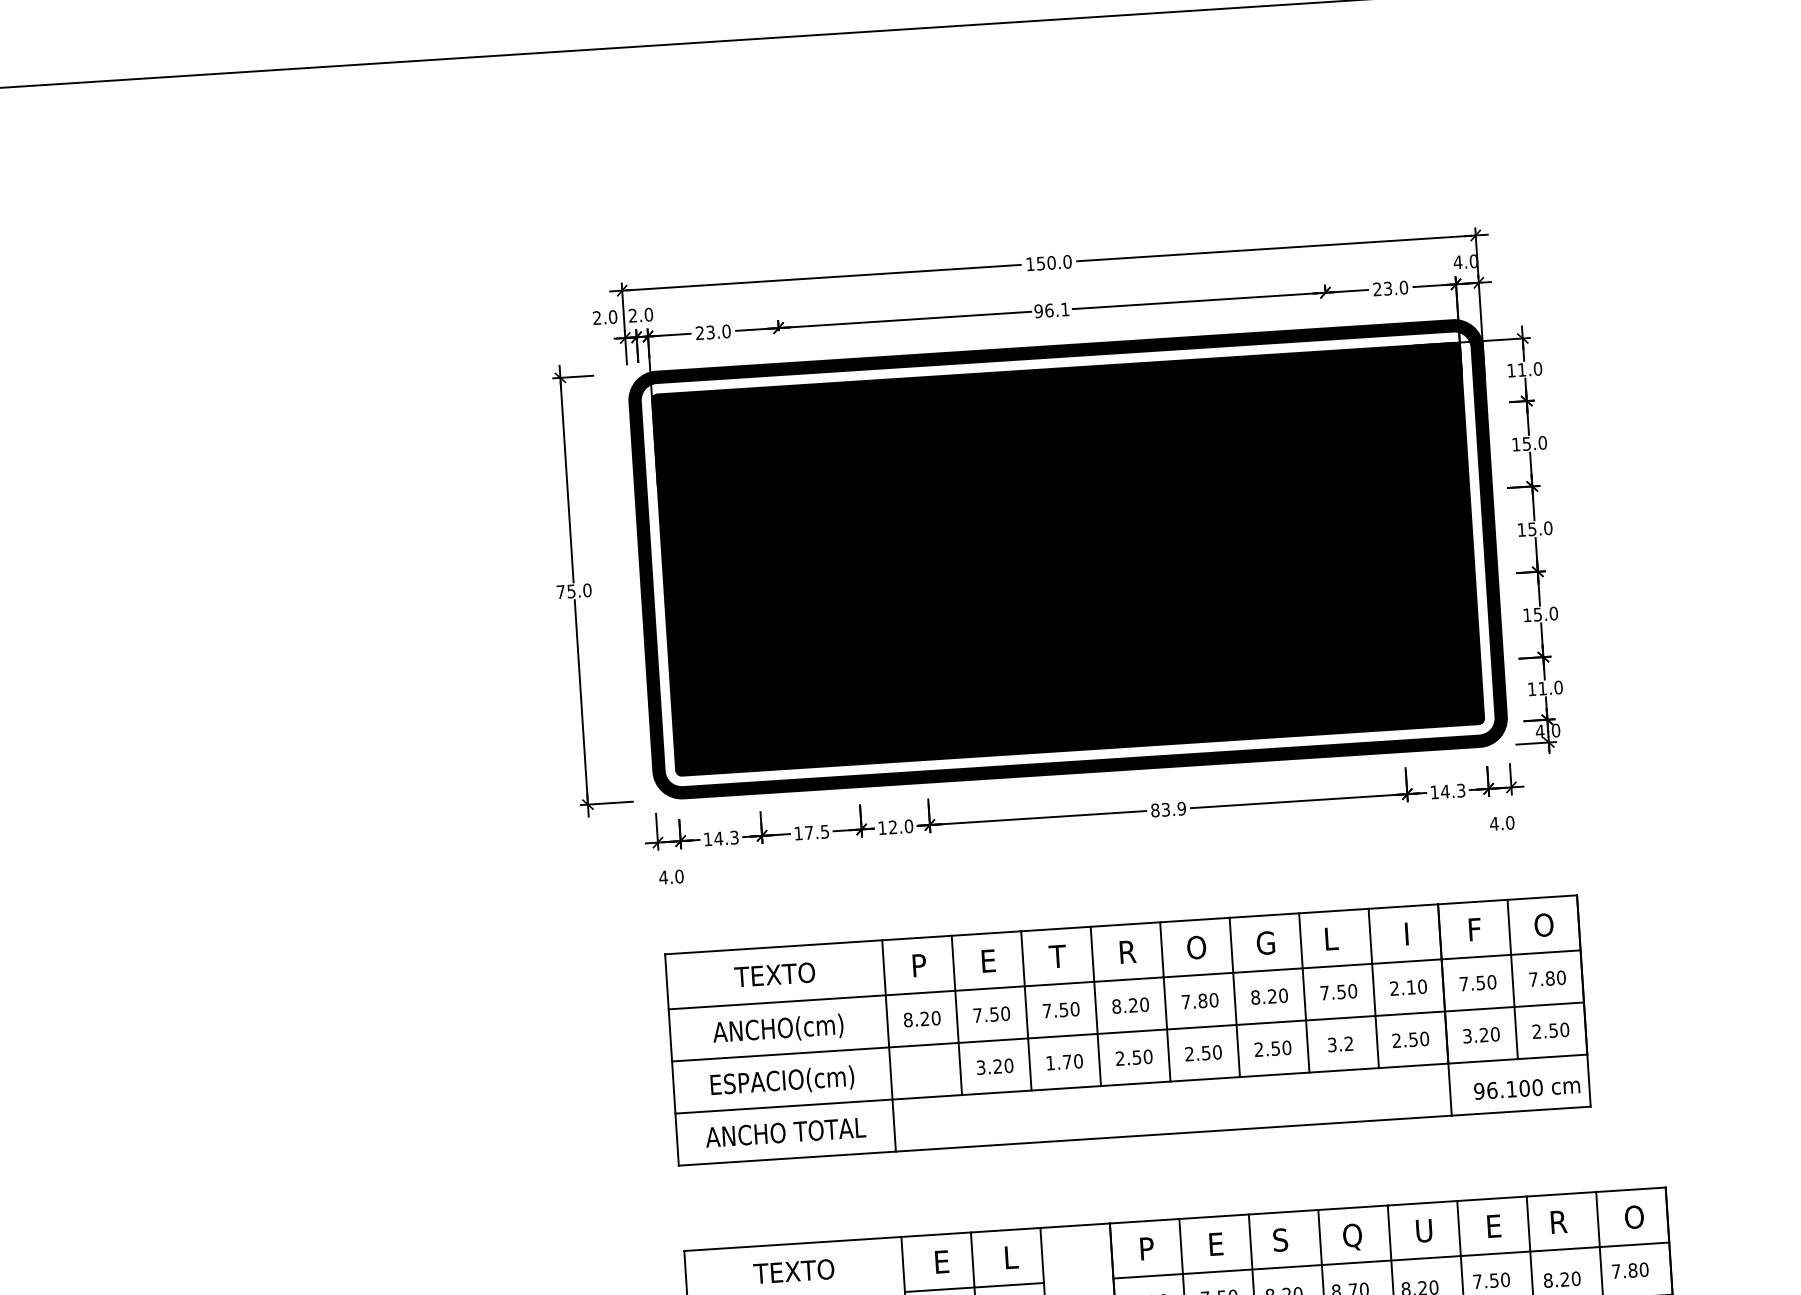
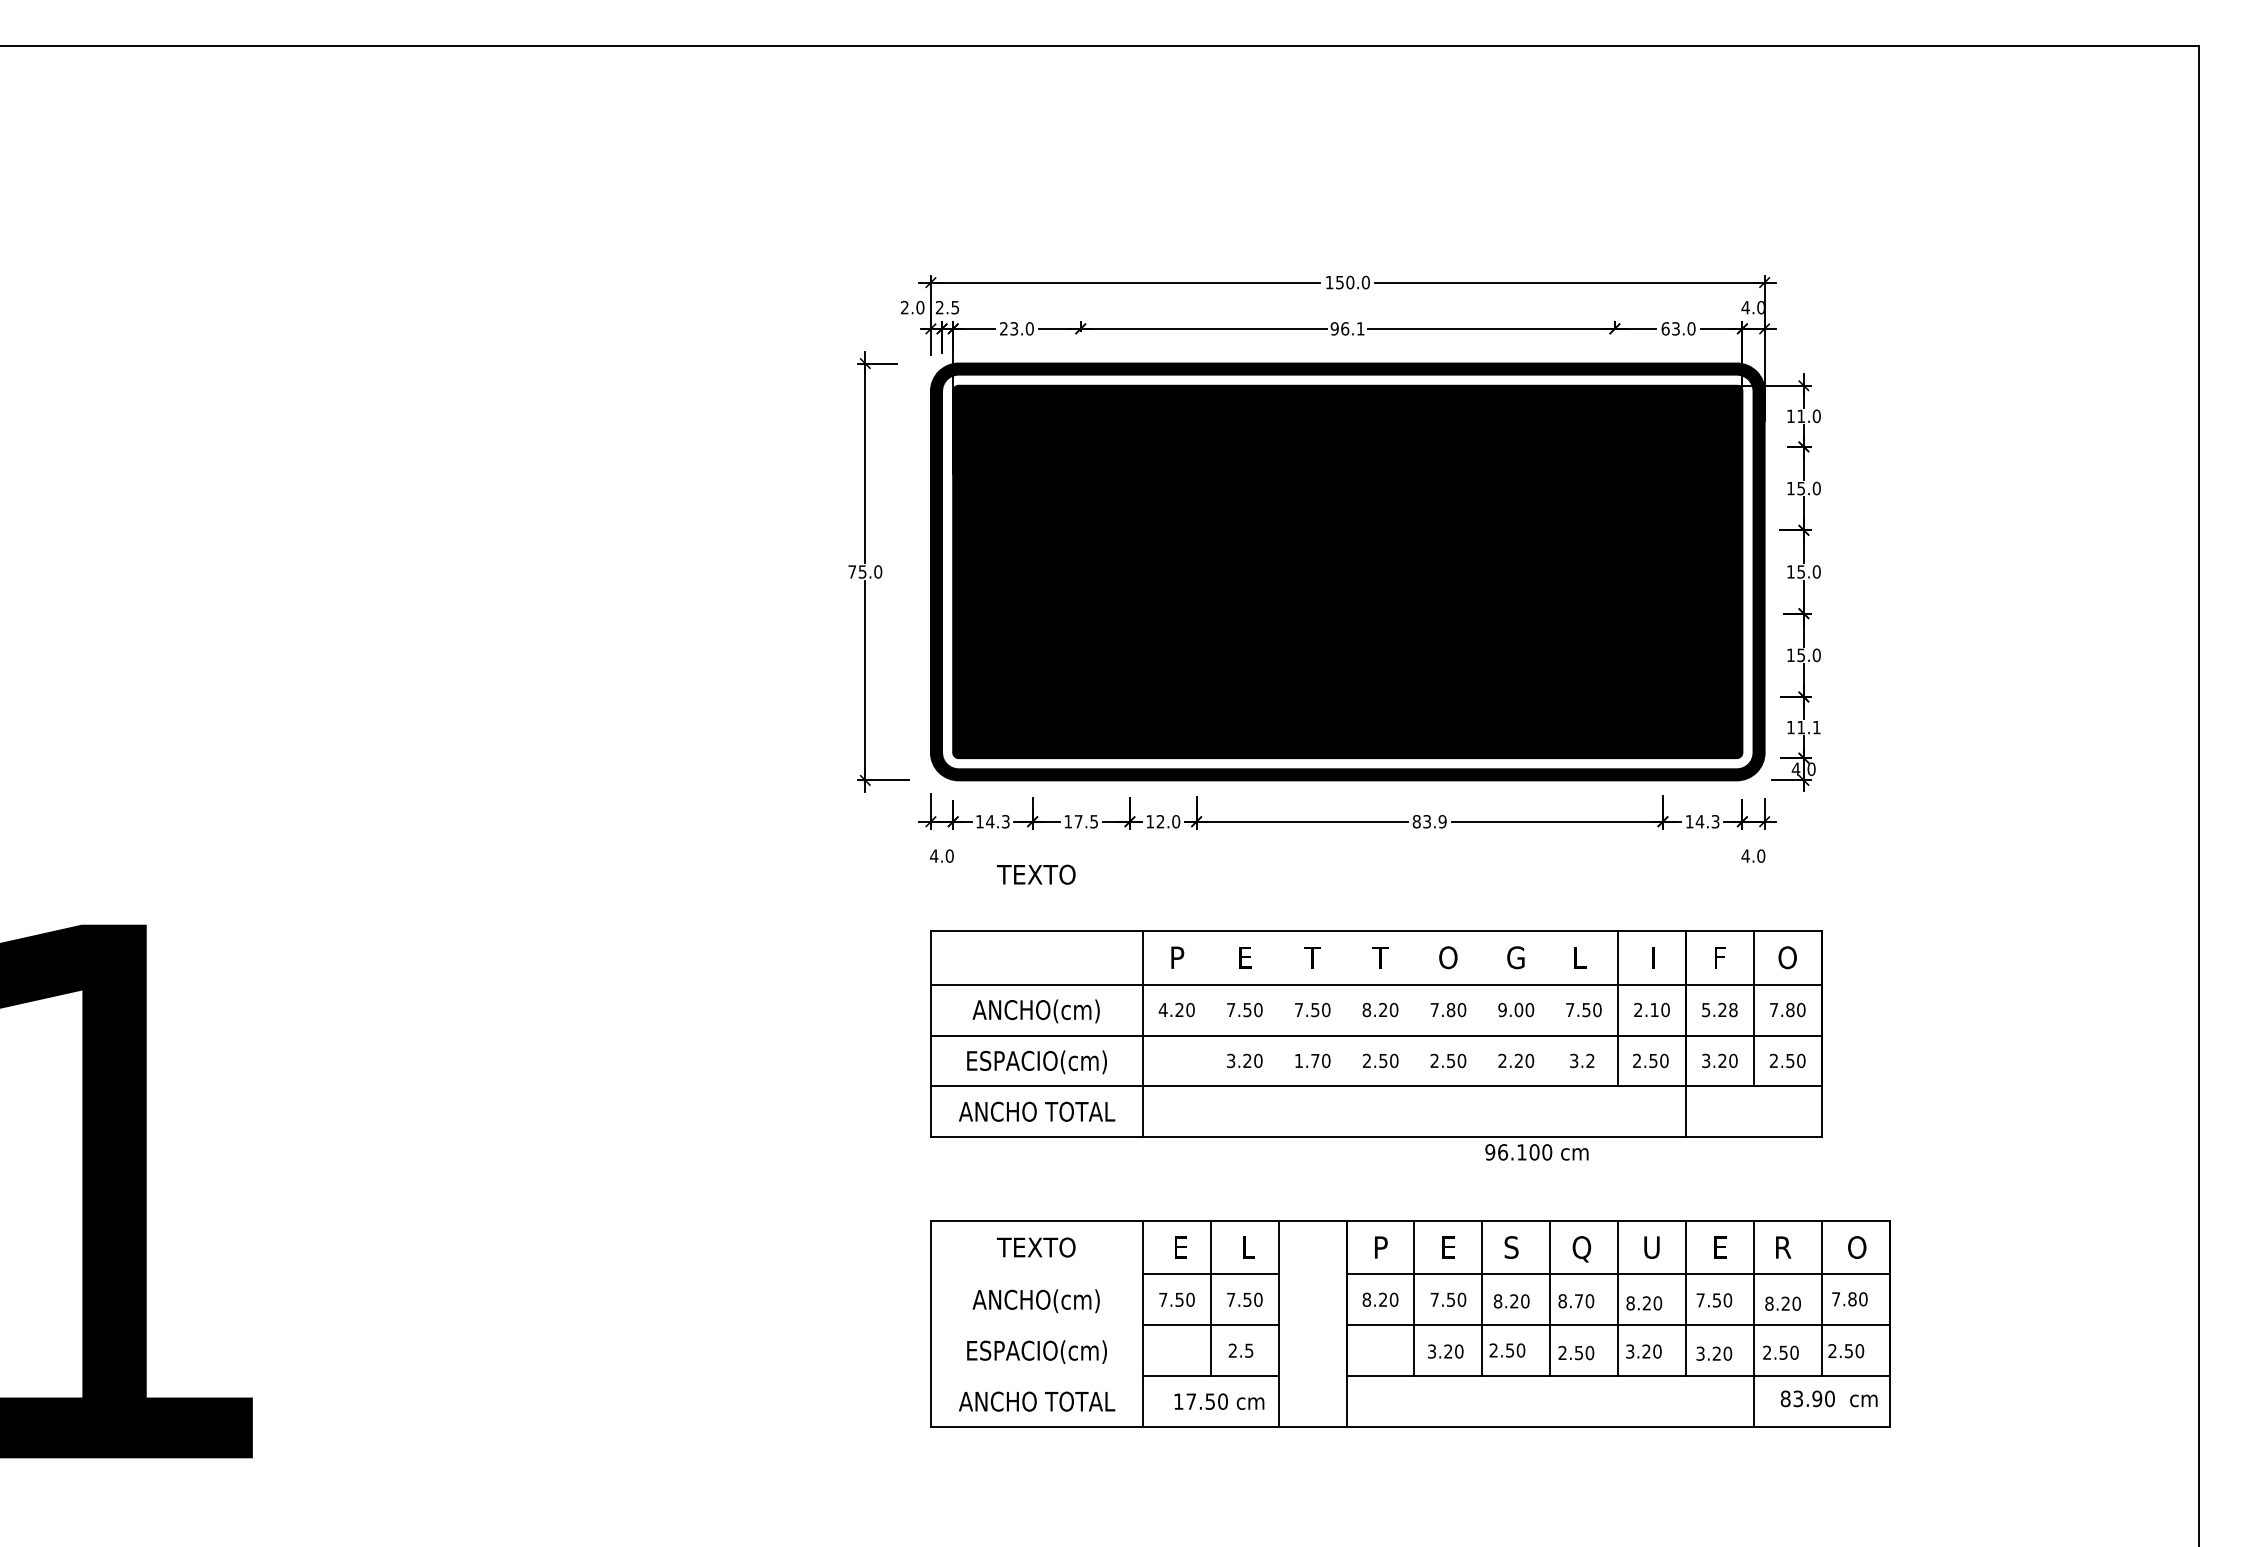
text: (1377, 289) -> (1665, 328), 23.0 -> 63.0
text: (649, 314) -> (955, 307), 2.0 -> 2.5
text: (1558, 687) -> (1816, 727), 11.0 -> 11.1
text: (1127, 951) -> (1380, 957), R -> T
text: (774, 974) -> (1036, 874), moved
text: (1477, 982) -> (1719, 1009), 7.50 -> 5.28
line: (1304, 992) -> (1550, 1008), removed
line: (1234, 997) -> (1482, 1008), removed
text: (1263, 997) -> (1510, 1010), 8.20 -> 9.00
line: (1165, 1001) -> (1414, 1008), removed
line: (1095, 1006) -> (1346, 1008), removed
line: (1026, 1010) -> (1278, 1008), removed
line: (956, 1015) -> (1210, 1008), removed
text: (907, 1019) -> (1162, 1009), 8.20 -> 4.20
text: (1275, 1048) -> (1518, 1060), 2.50 -> 2.20
text: (1526, 1088) -> (1536, 1152), moved

